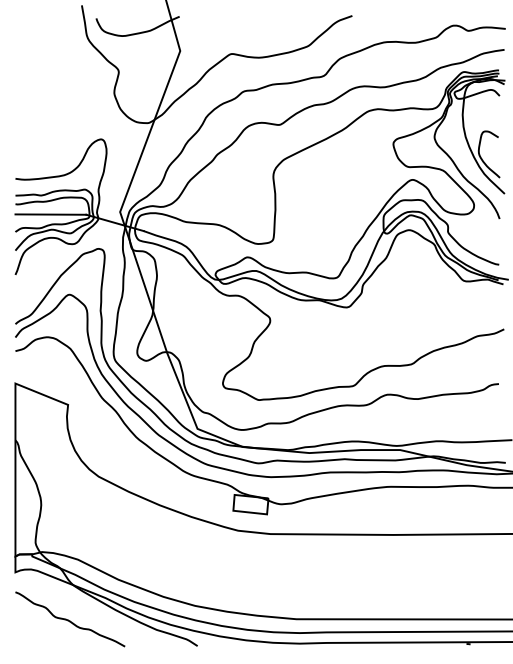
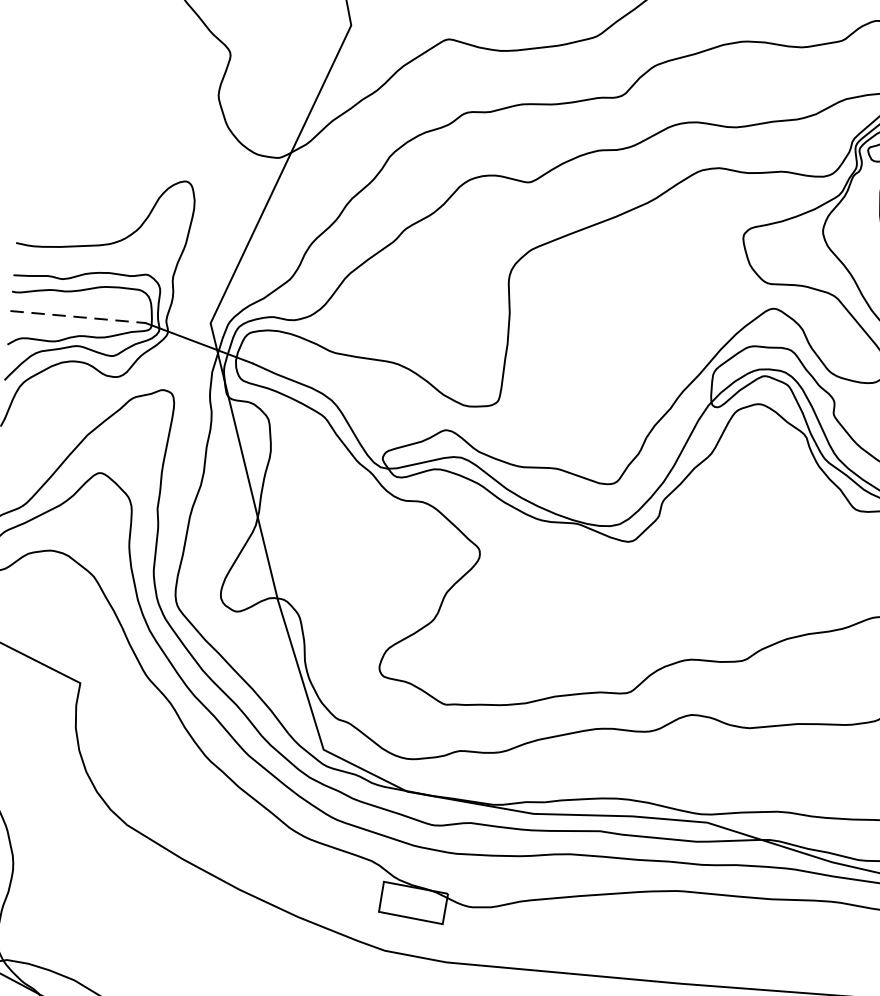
line: (51, 214) -> (79, 316), solid -> dashed

